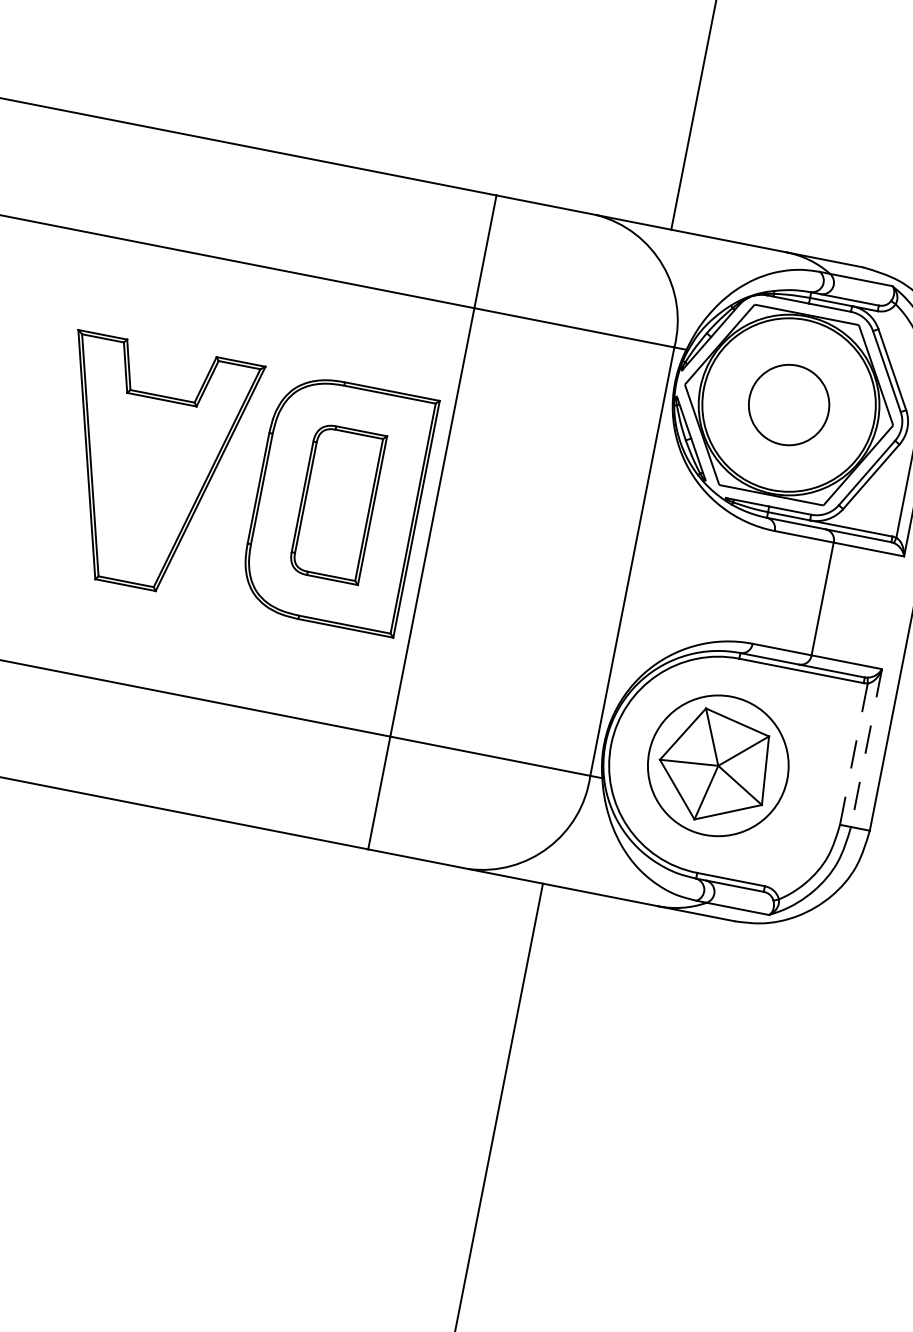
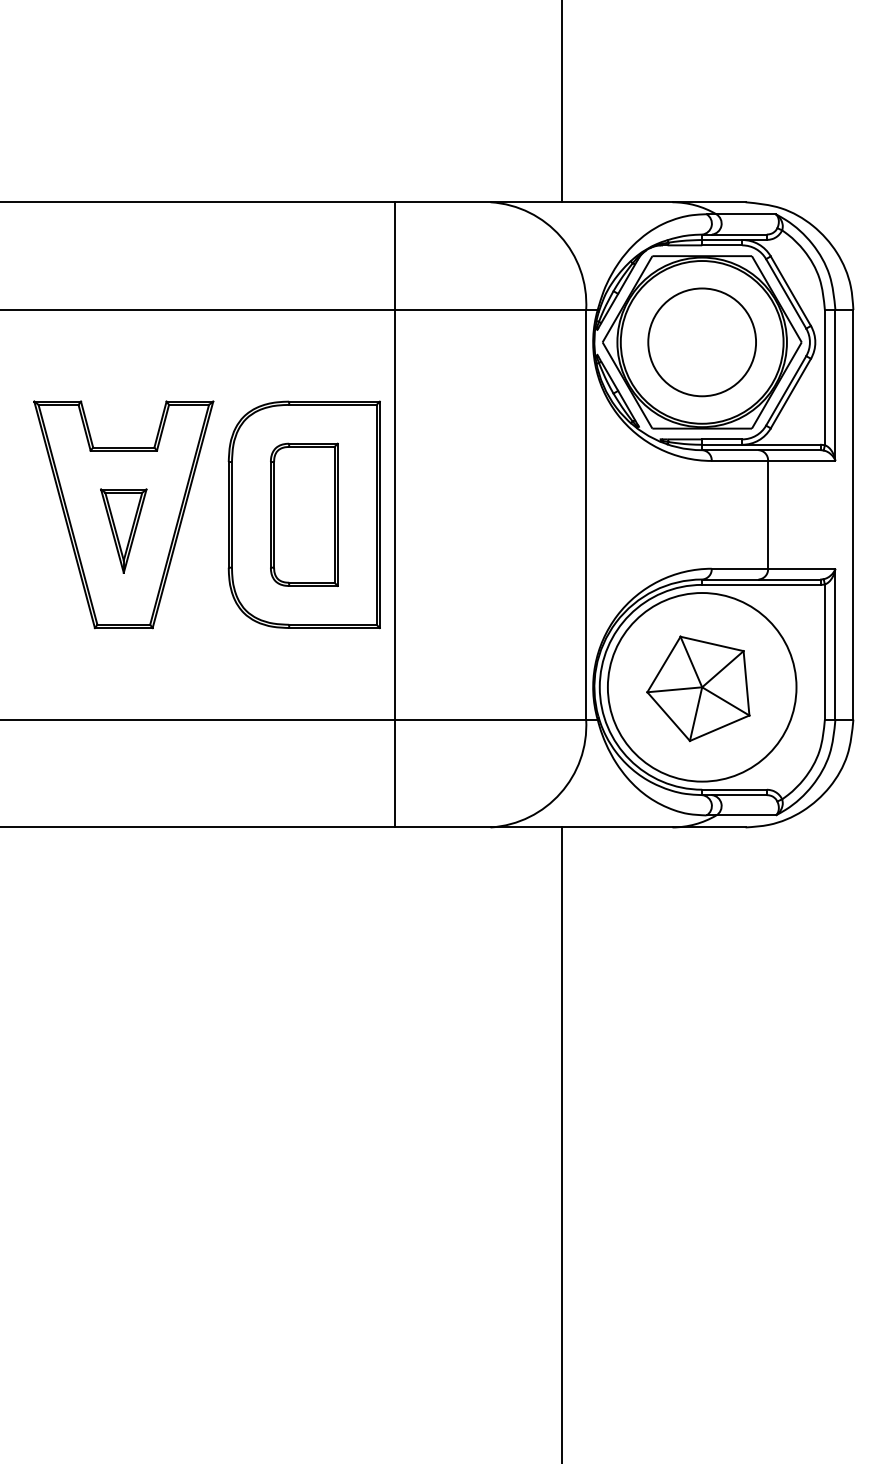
circle: (789, 405) -> (702, 342), size x1.43
part: (145, 483) -> (123, 530), added
line: (866, 748) -> (835, 644), dashed -> solid
line: (853, 754) -> (824, 652), dashed -> solid
circle: (717, 765) -> (701, 687), size x1.43

